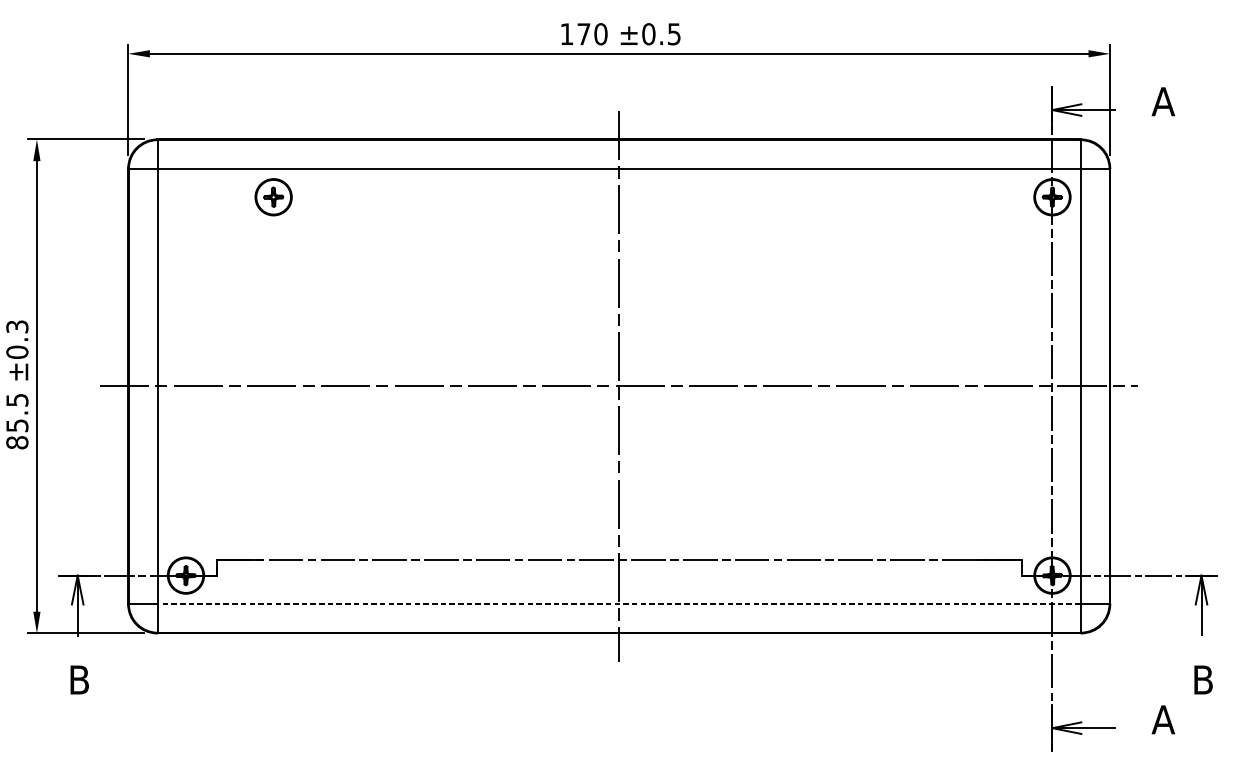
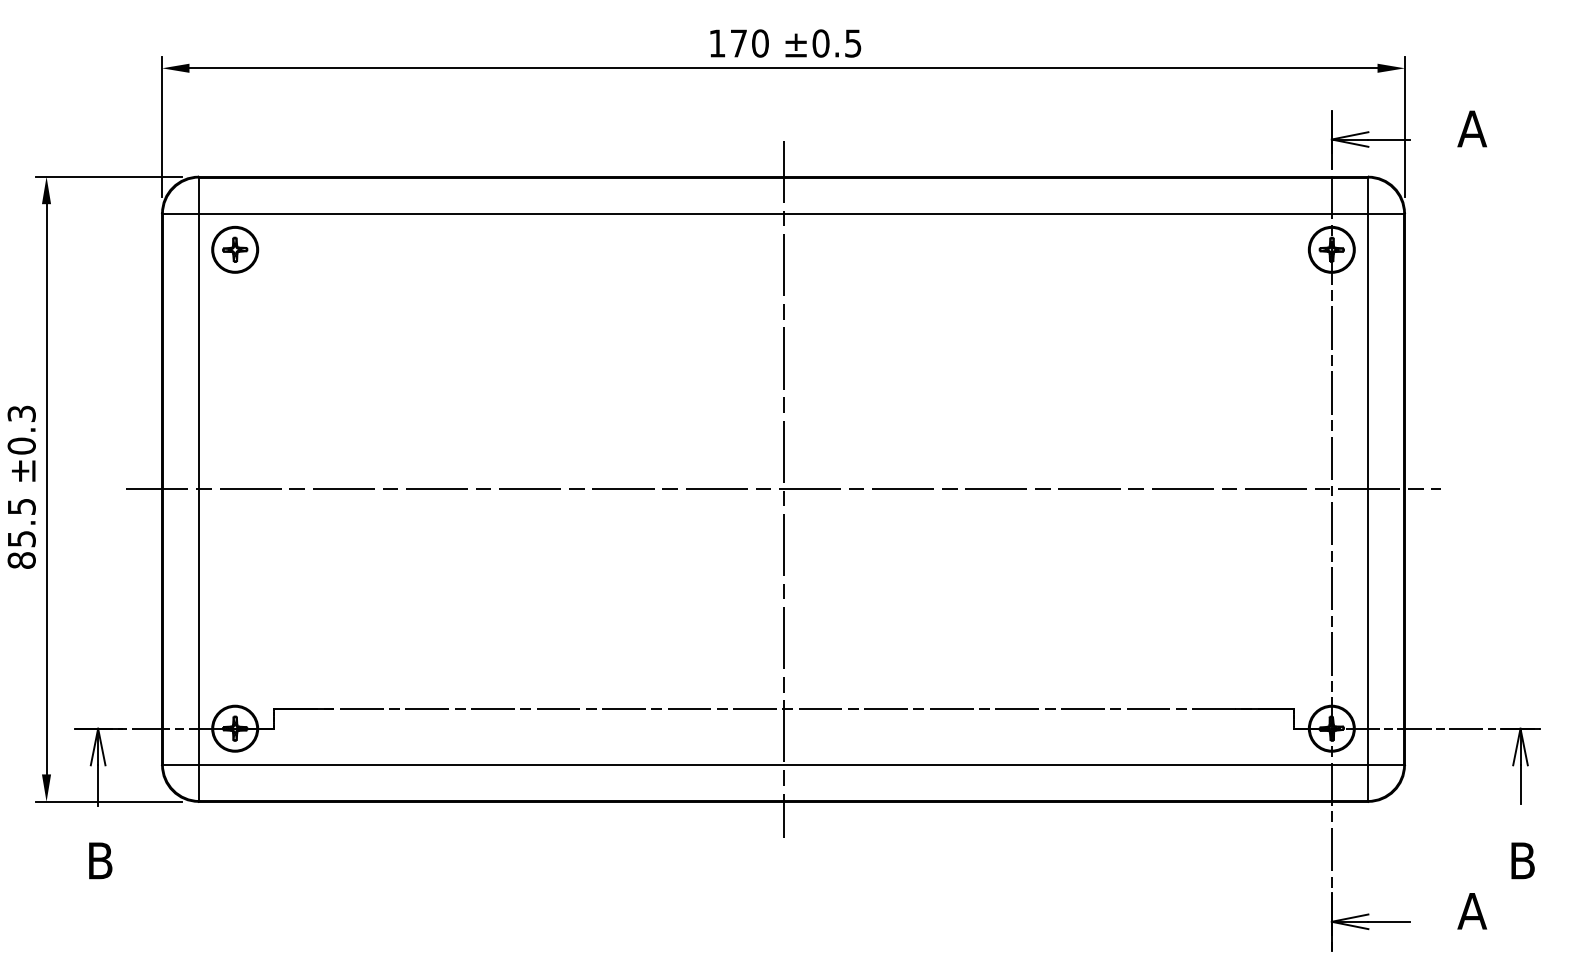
part: (273, 196) -> (235, 249), moved
line: (619, 603) -> (783, 764), dashed -> solid

